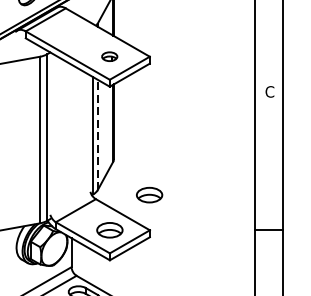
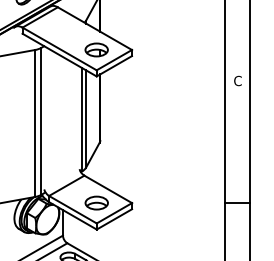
part: (109, 56) -> (96, 49), size x1.67
line: (98, 135) -> (86, 119), dashed -> solid
part: (149, 194) -> (131, 171), removed

